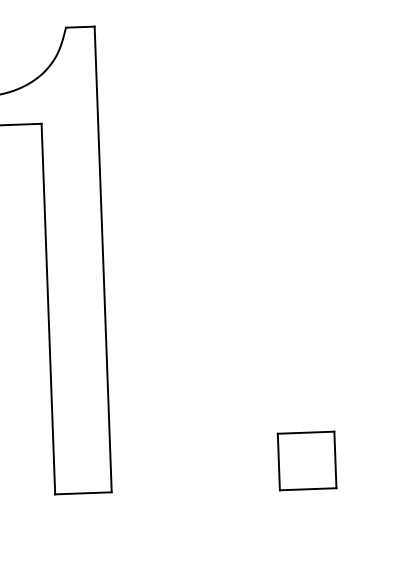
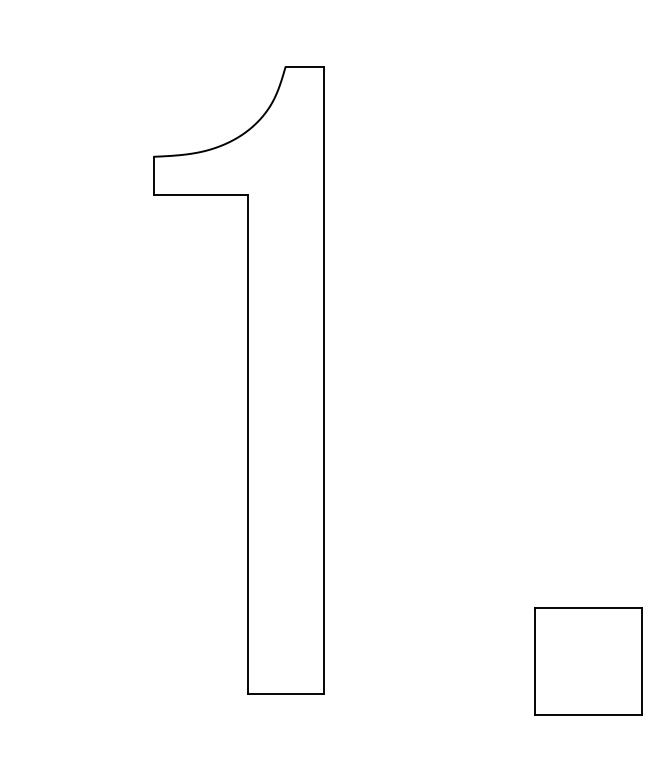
part: (307, 460) -> (588, 660), size x1.4

